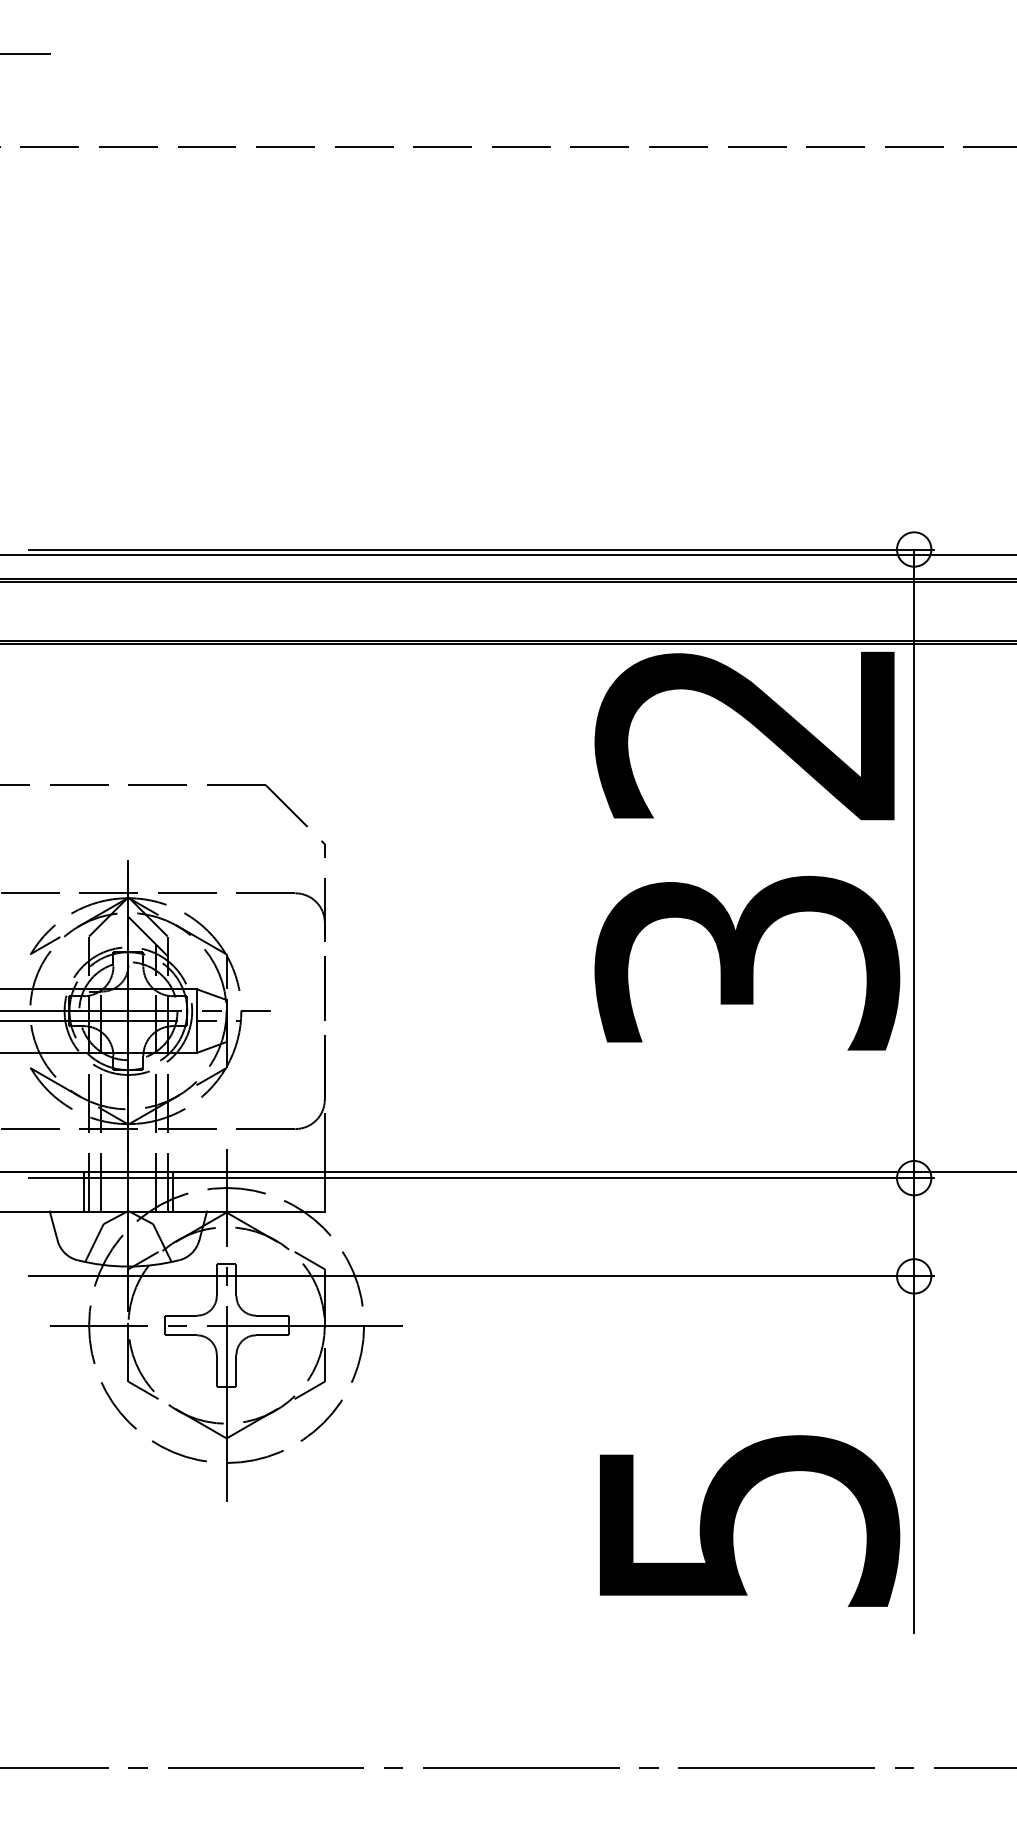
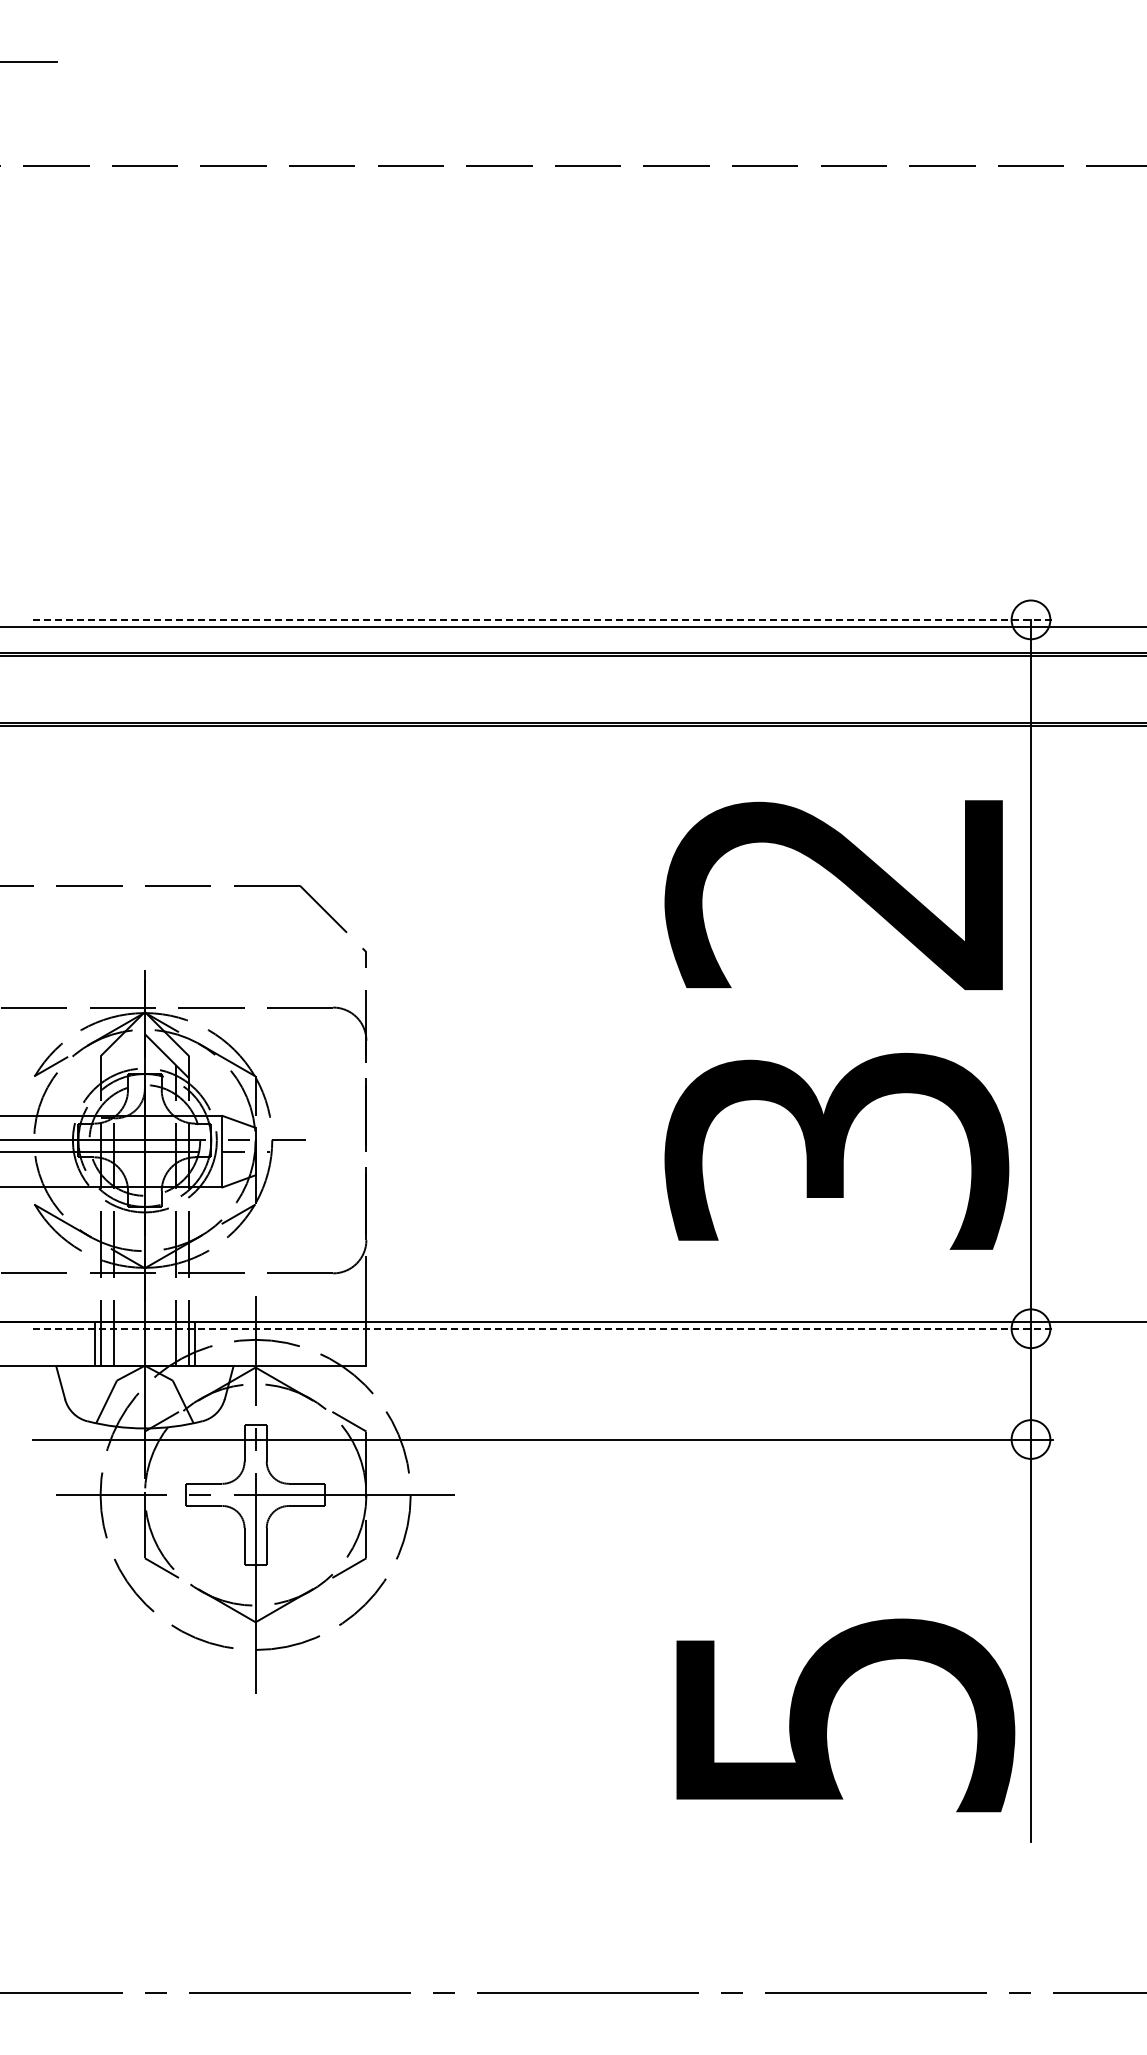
line: (481, 549) -> (543, 619), solid -> dashed
text: (747, 850) -> (836, 1024), moved
line: (481, 1177) -> (543, 1328), solid -> dashed

